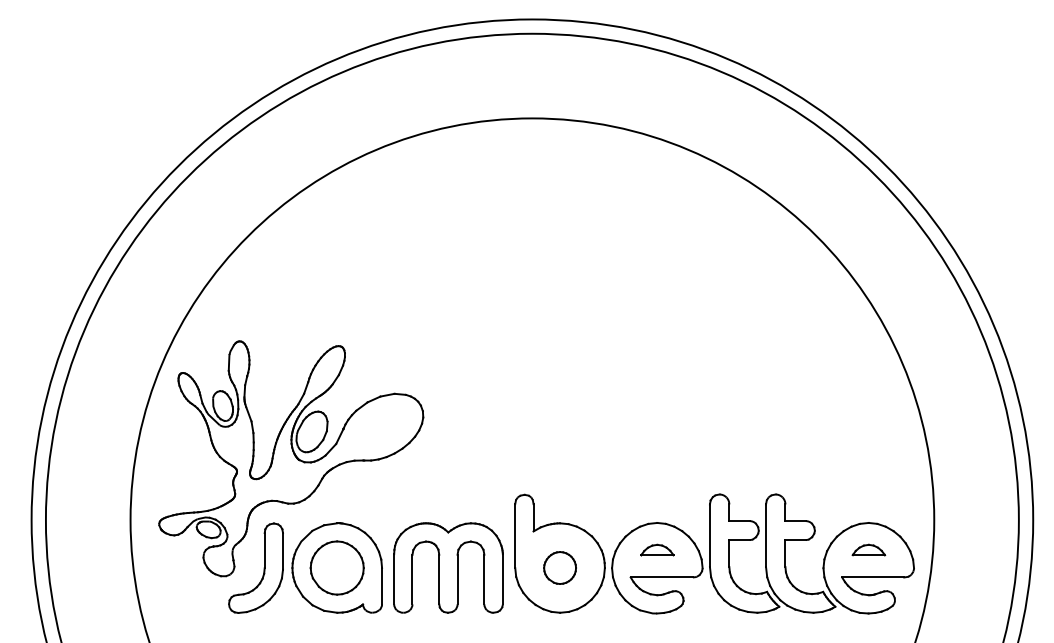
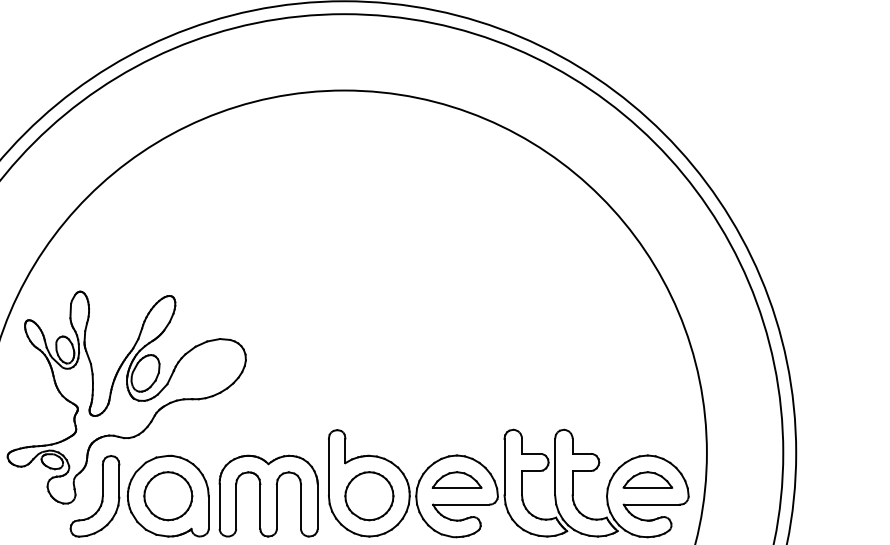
part: (657, 549) -> (457, 479), size x1.67
part: (868, 549) -> (647, 479), size x1.67
part: (559, 567) -> (368, 495), size x1.67

